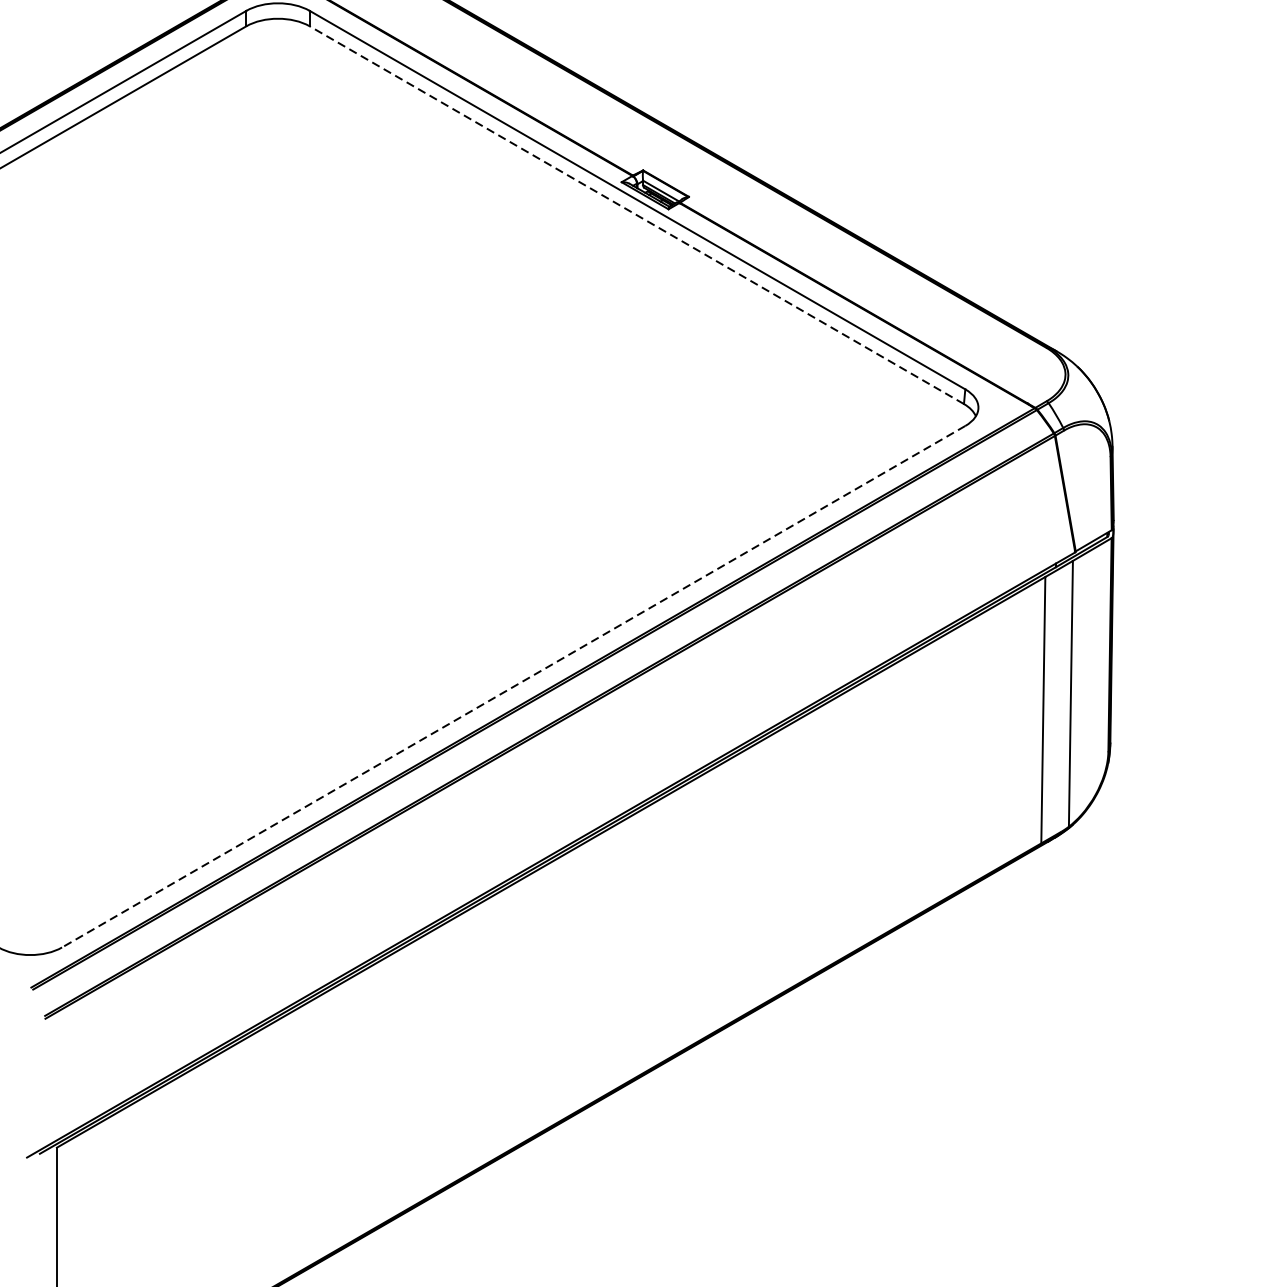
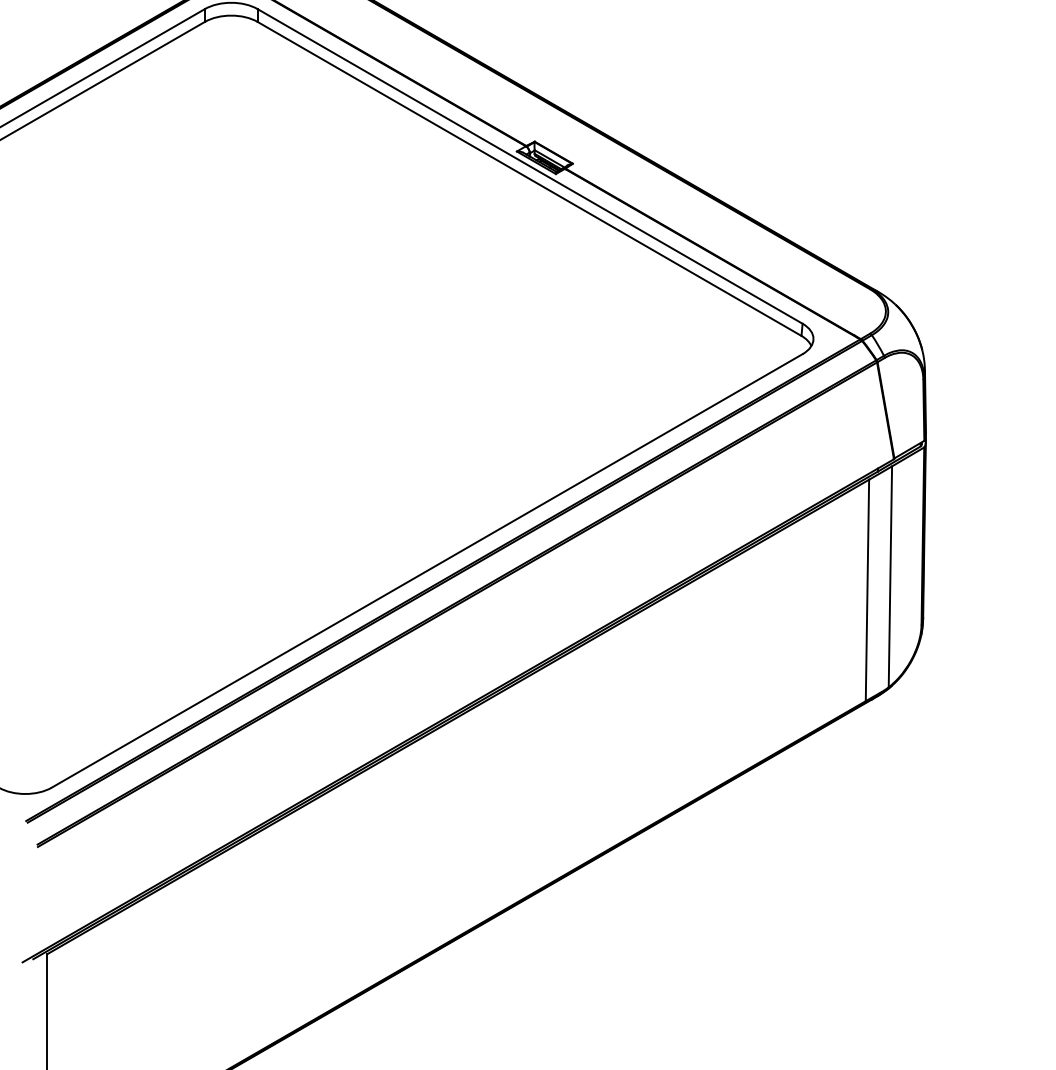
line: (636, 214) -> (529, 178), dashed -> solid
line: (514, 686) -> (427, 570), dashed -> solid

